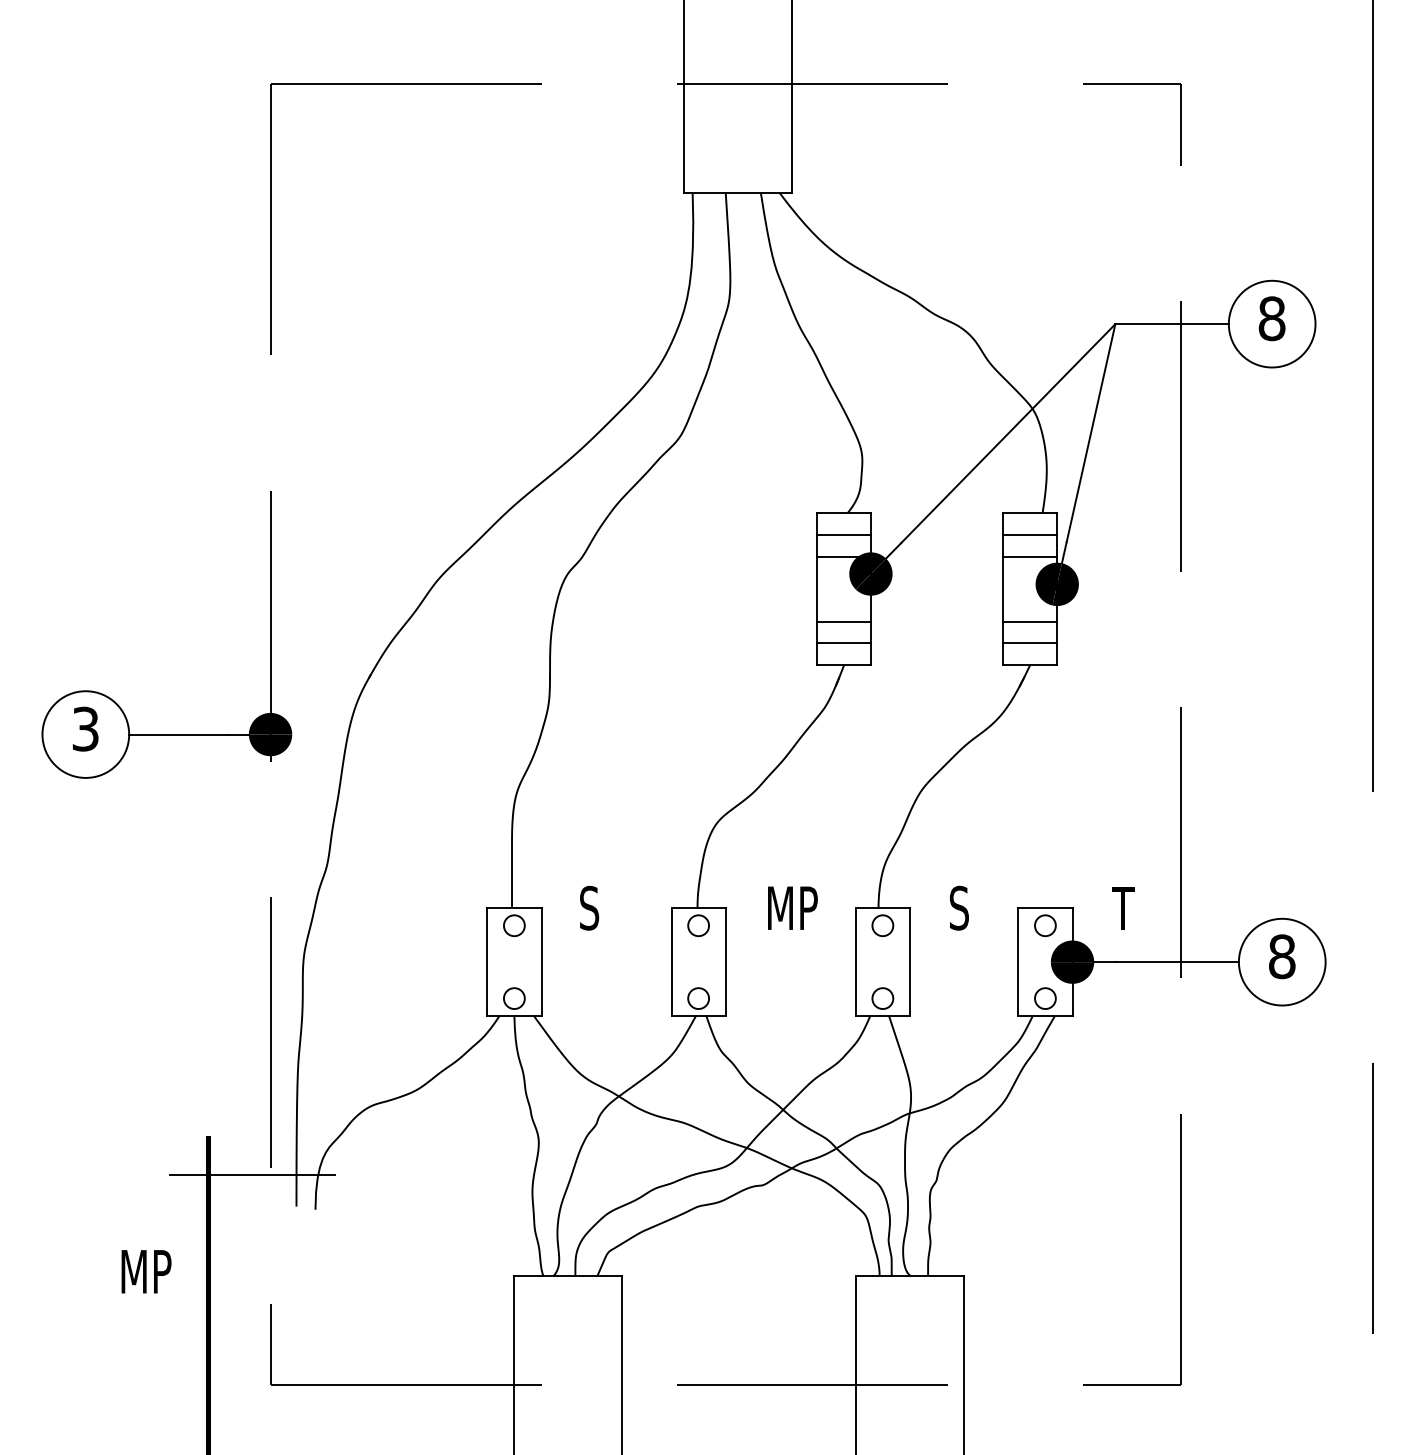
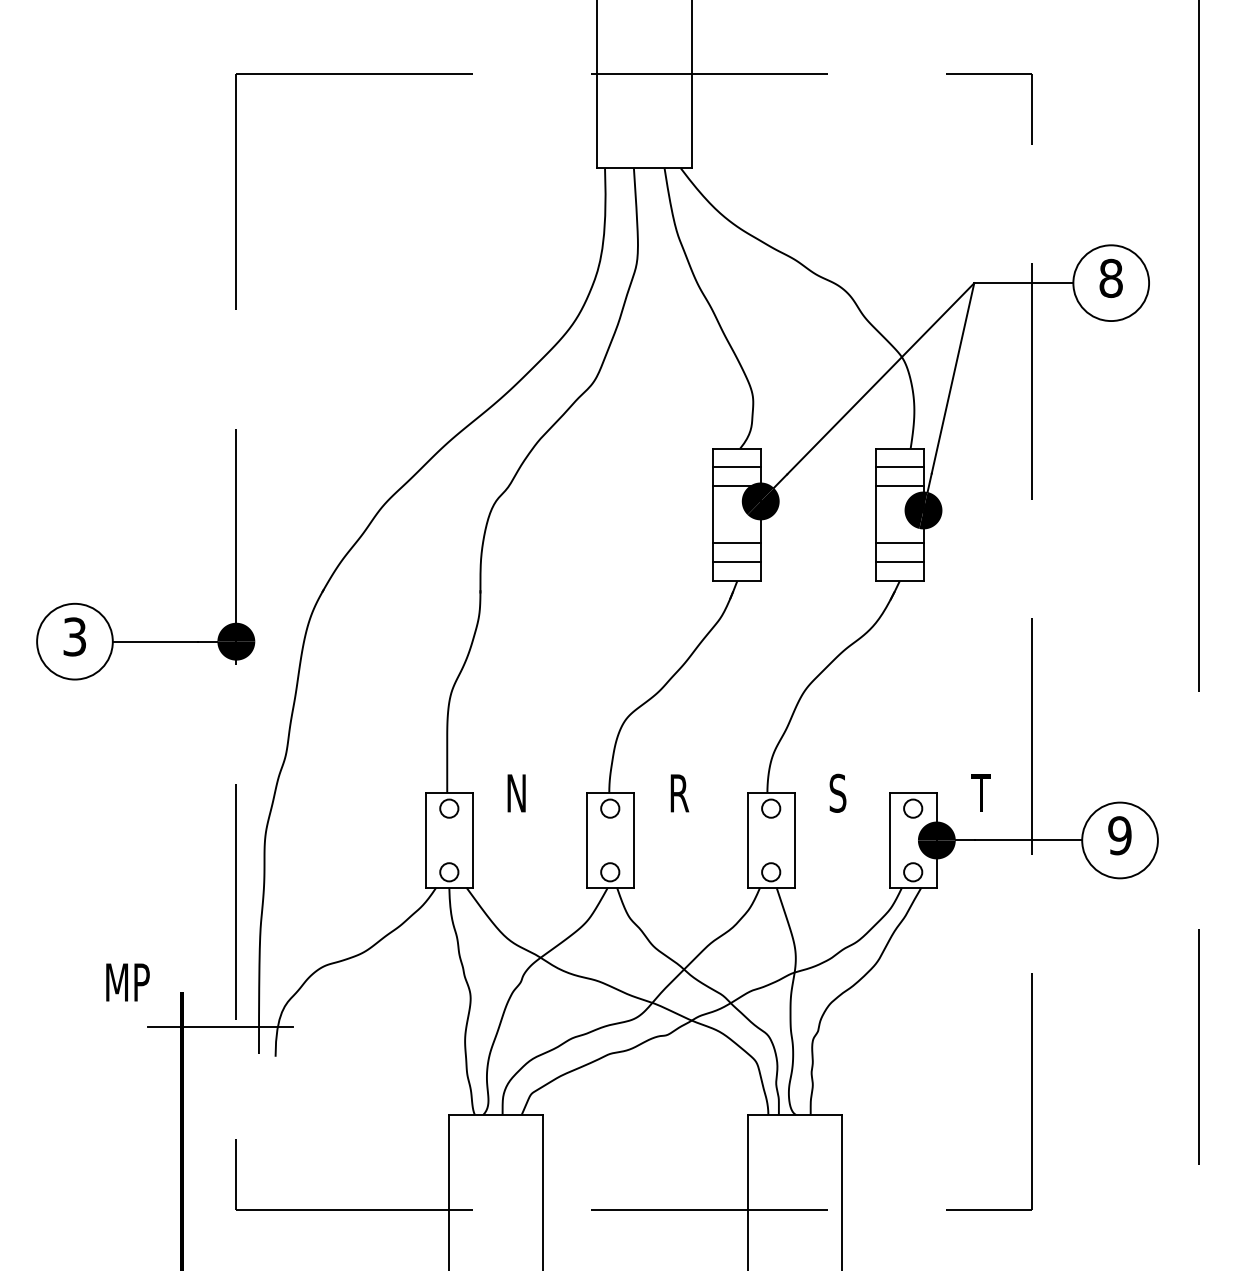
text: (590, 907) -> (515, 792), S -> N
text: (794, 907) -> (693, 792), MP -> R
text: (1281, 956) -> (1119, 835), 8 -> 9
text: (146, 1271) -> (127, 982), moved

